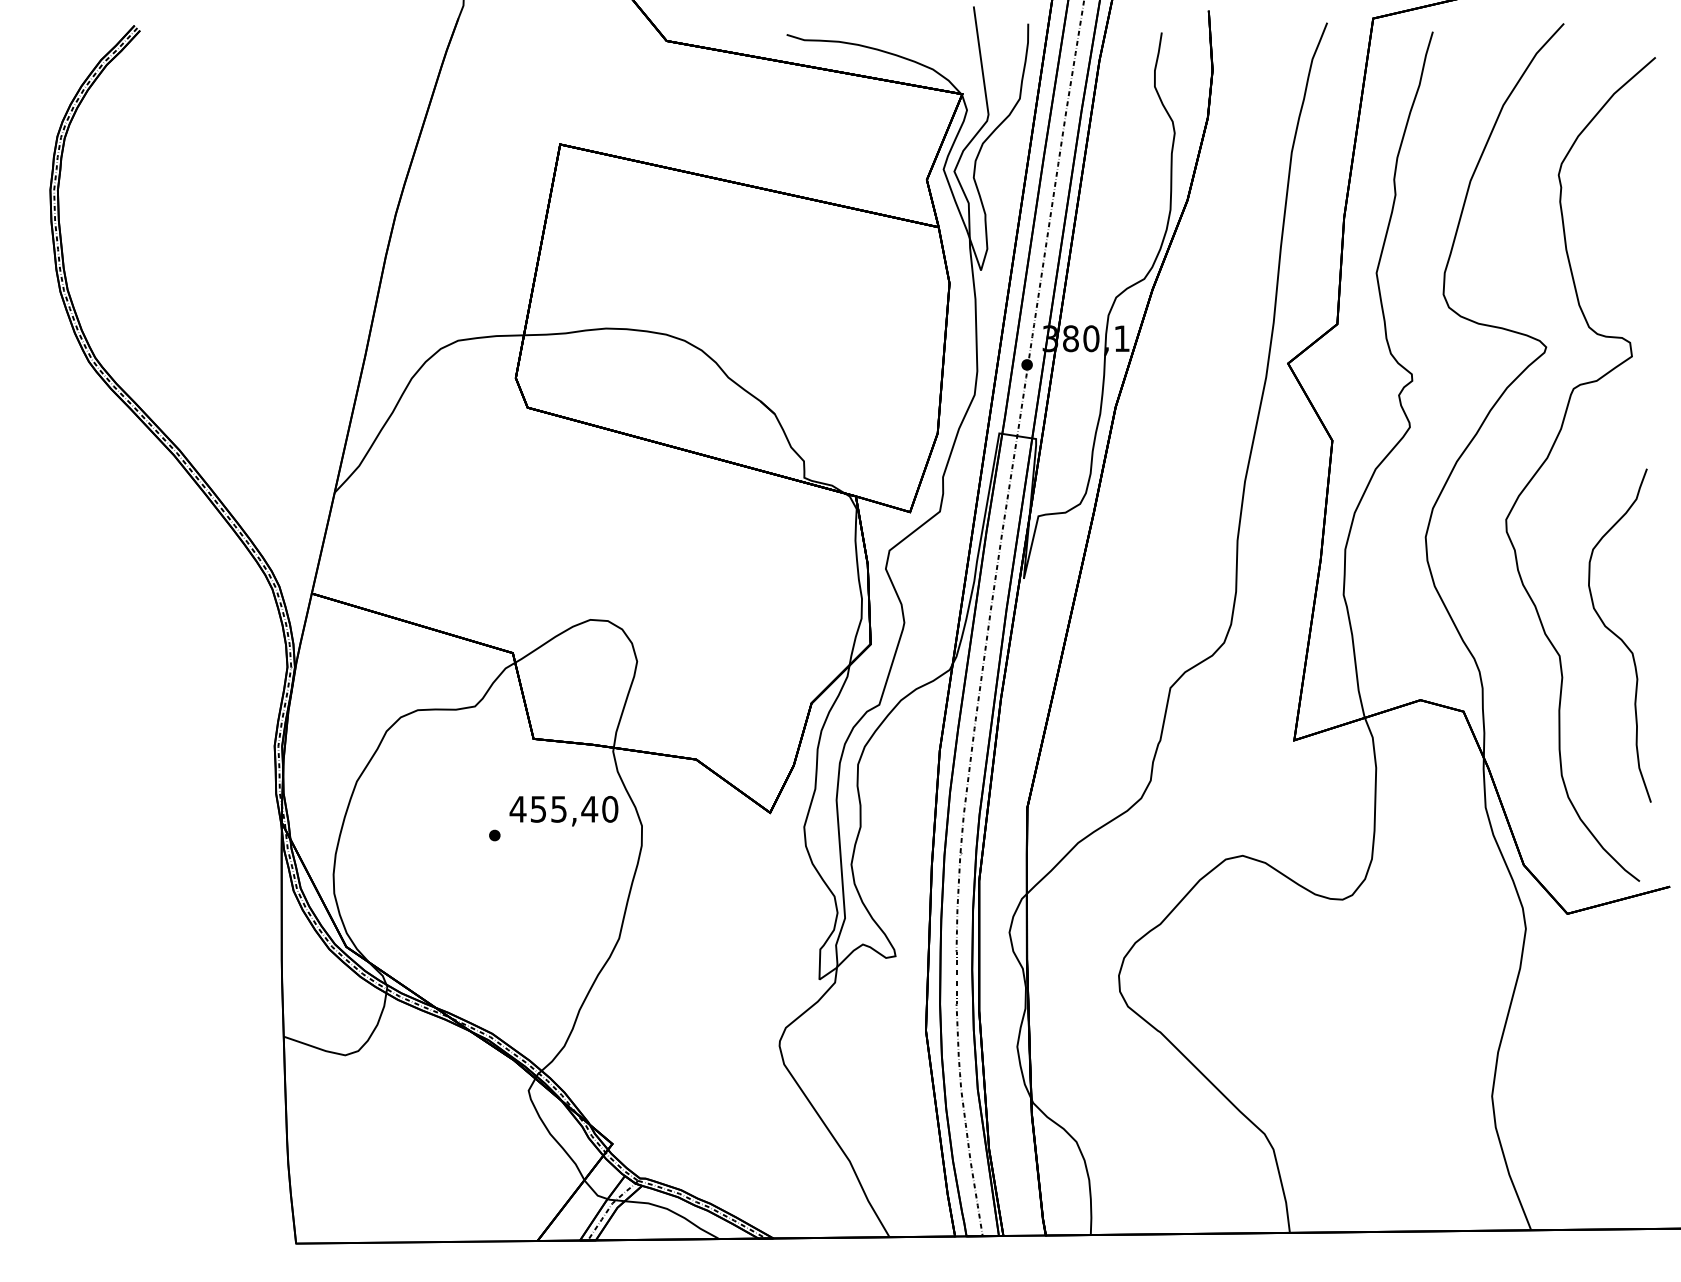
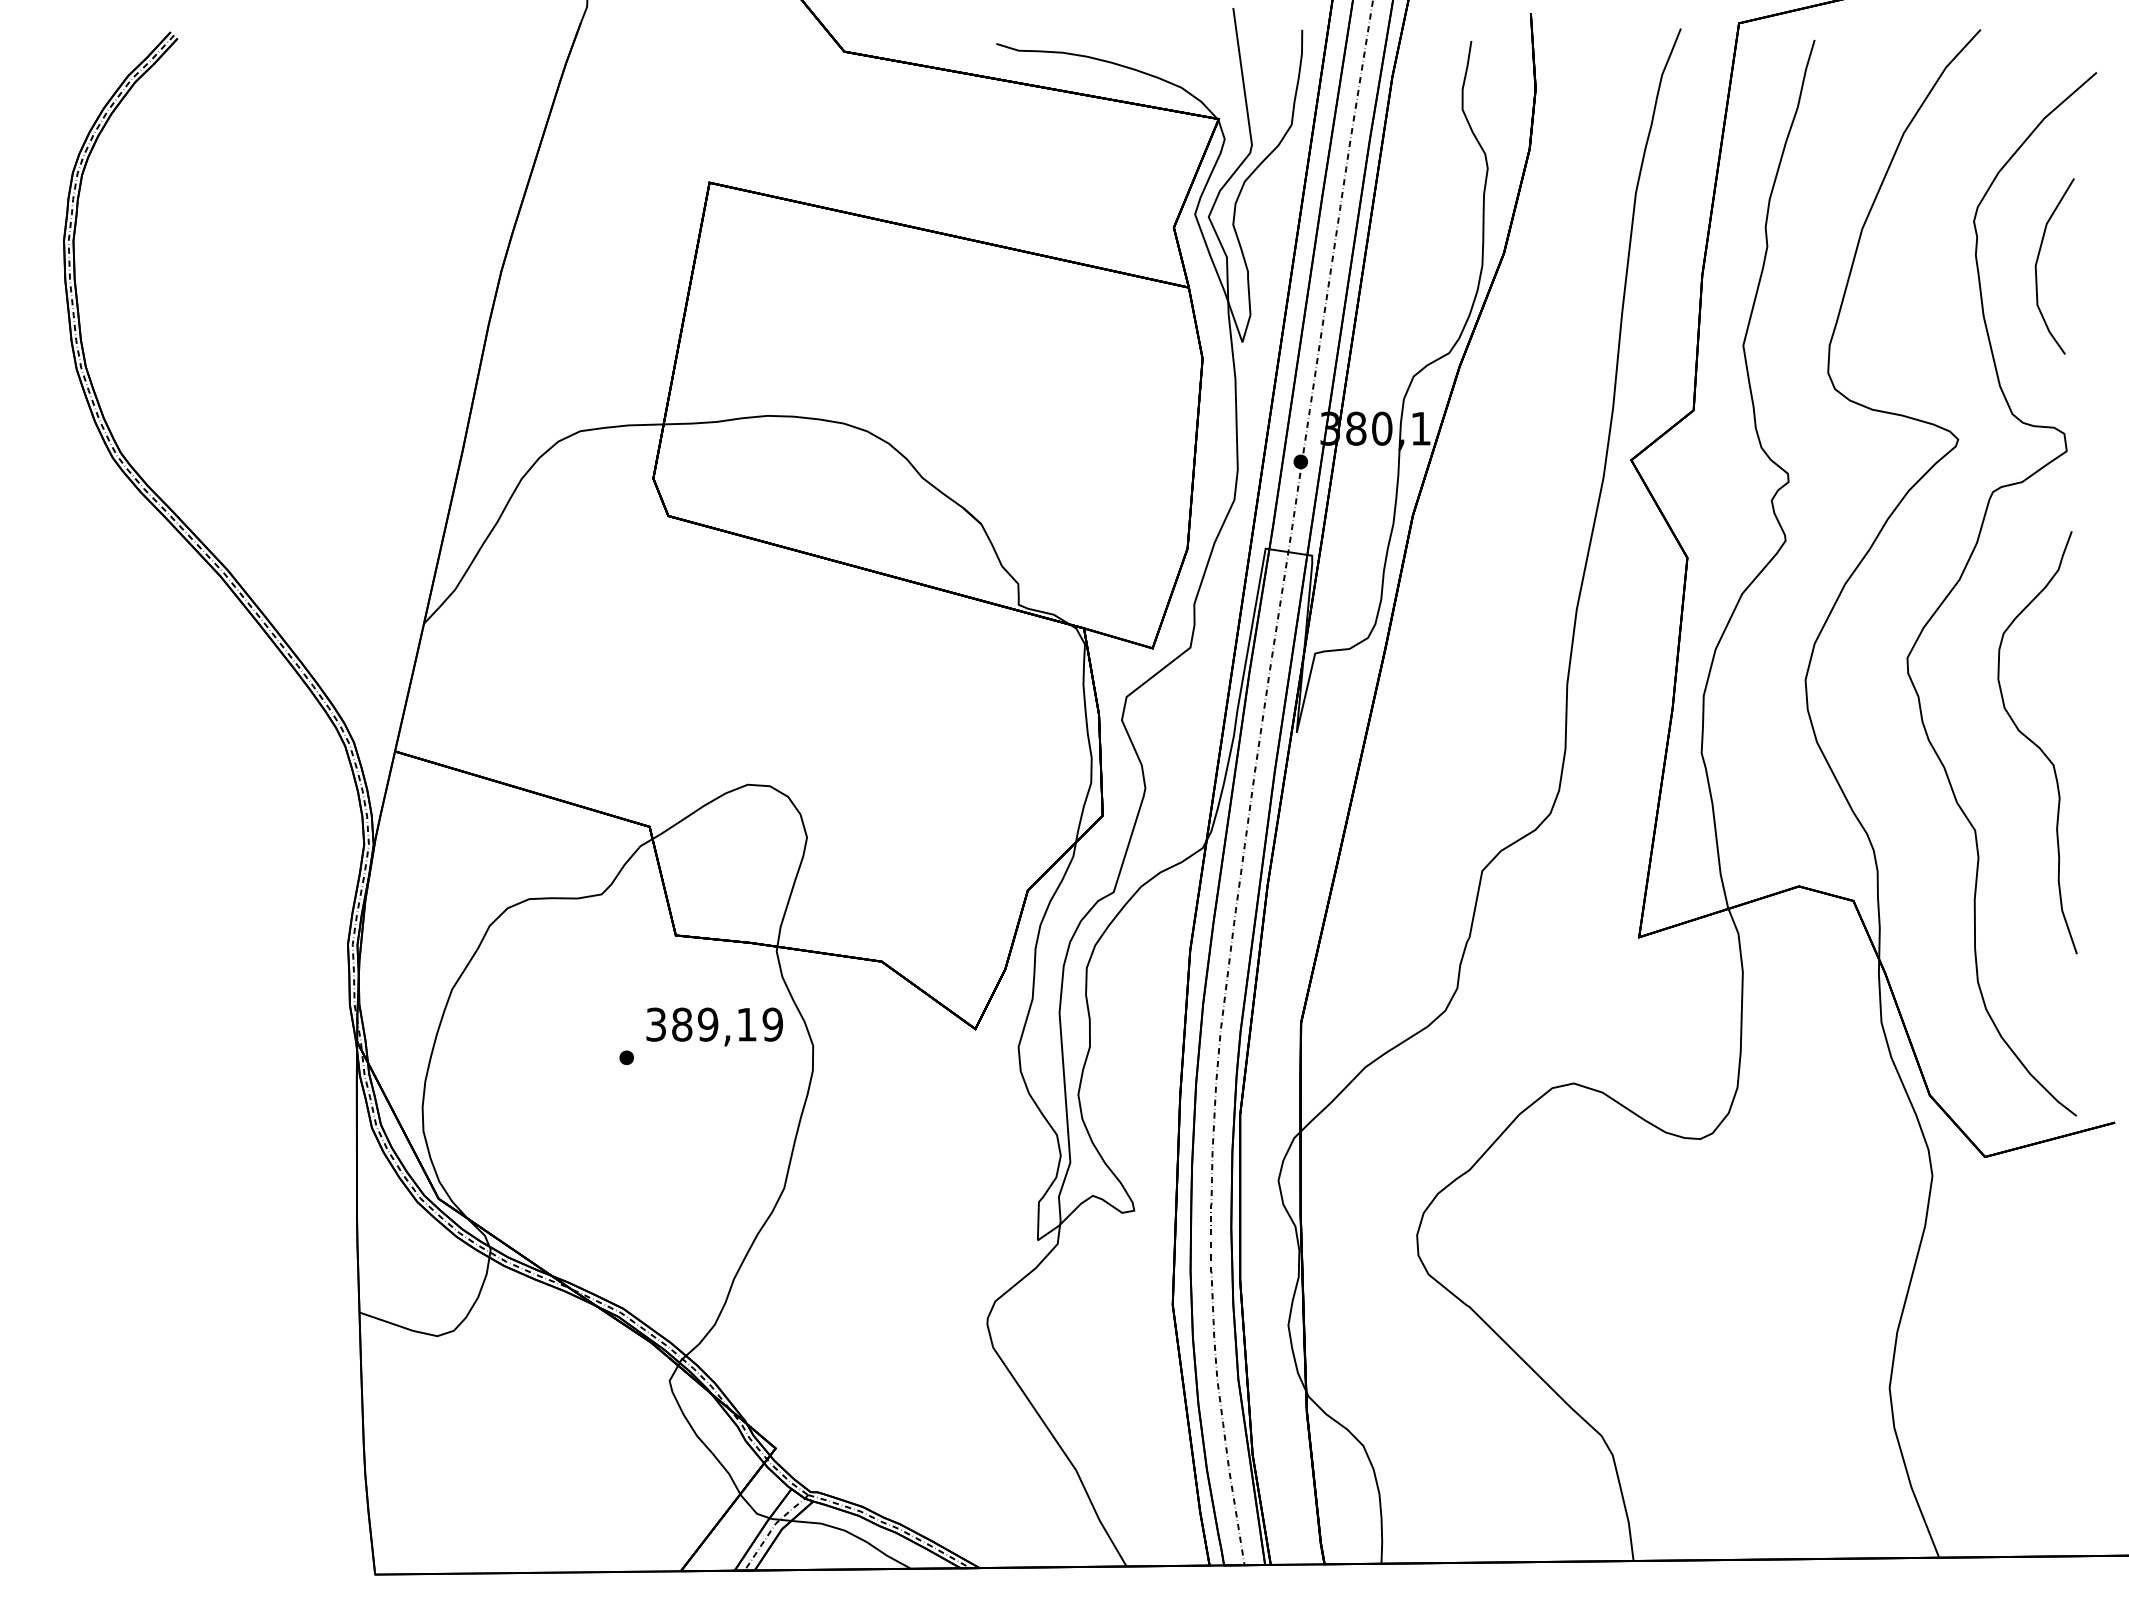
curve: (1609, 207) -> (2038, 262), added
curve: (1619, 636) -> (2037, 743), moved
text: (563, 808) -> (713, 1023), 455,40 -> 389,19

